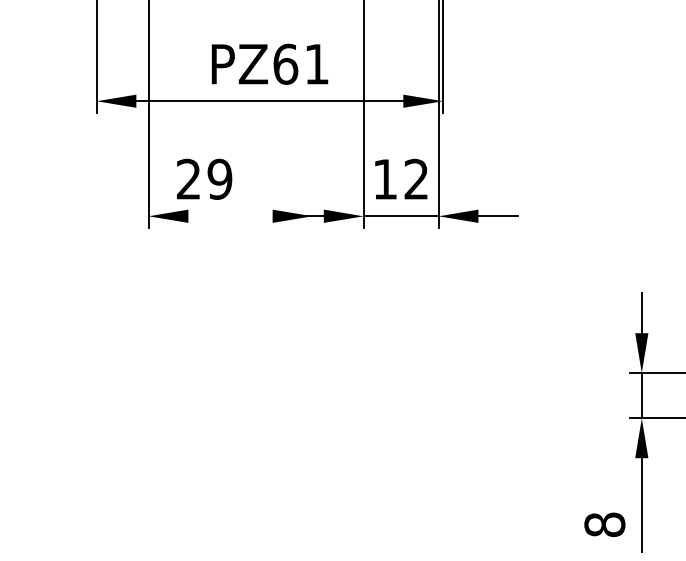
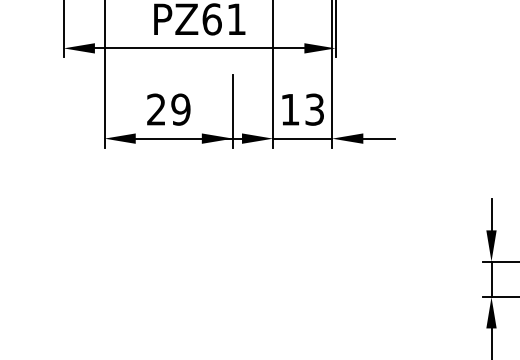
text: (204, 178) -> (168, 109), moved
text: (416, 179) -> (314, 109), 12 -> 13
line: (312, 181) -> (233, 111), added
line: (230, 216) -> (168, 138), added

